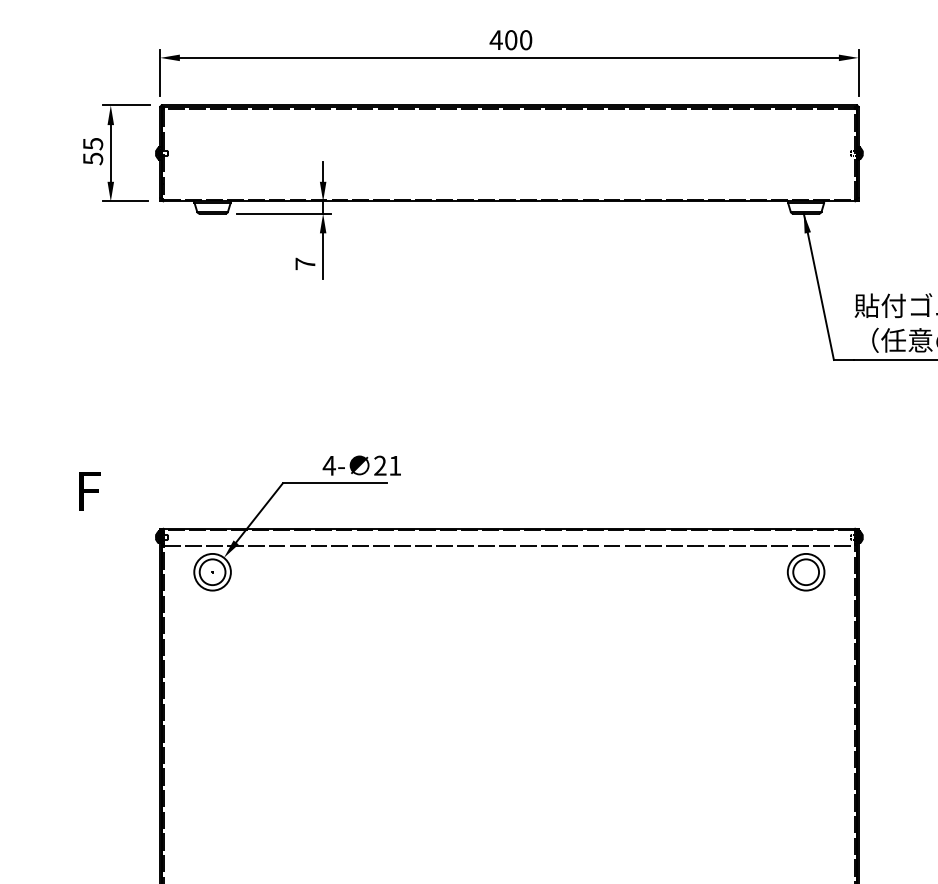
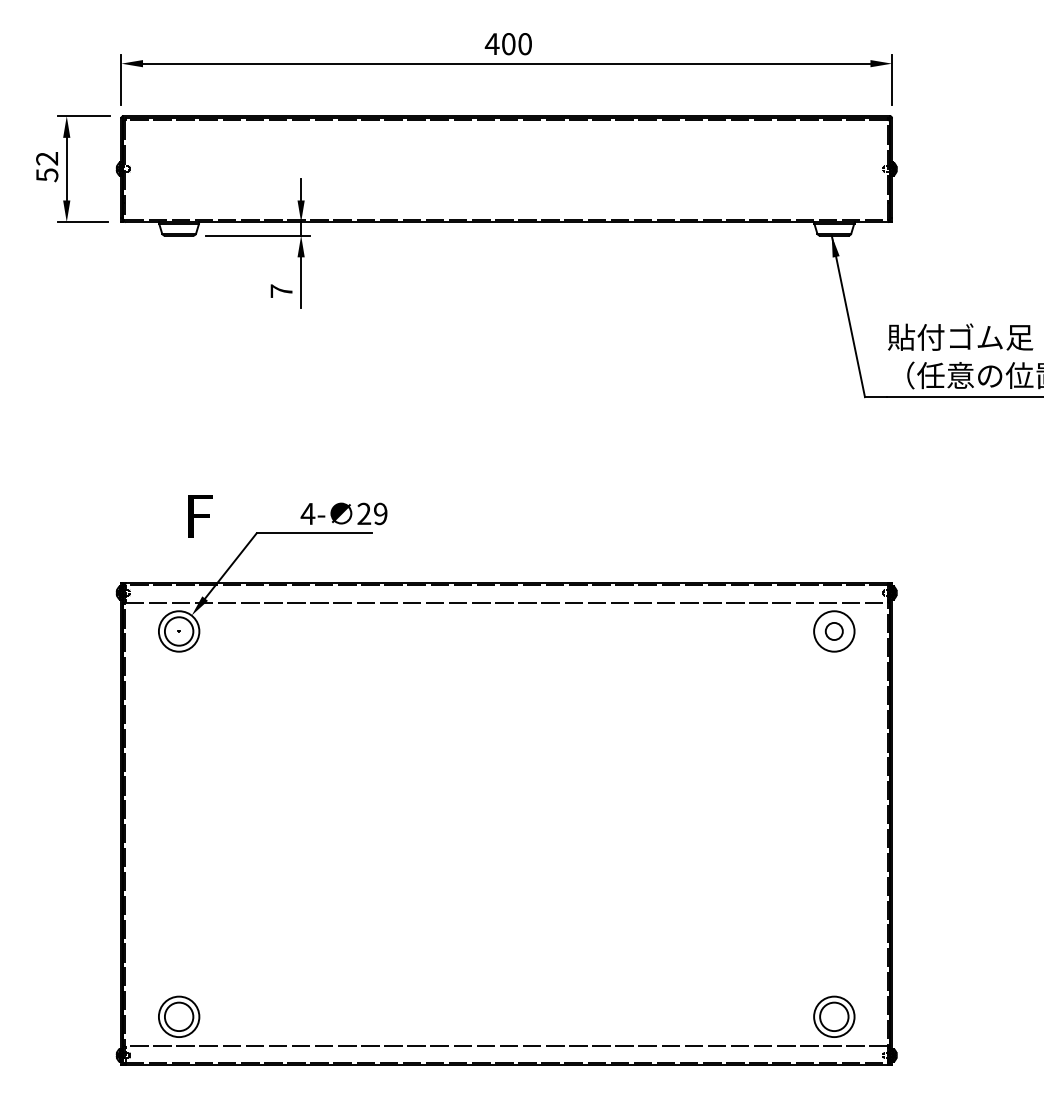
text: (93, 143) -> (47, 158), 55 -> 52
text: (395, 465) -> (380, 513), 21 -> 29
text: (89, 491) -> (200, 516), moved
circle: (806, 572) -> (834, 631), size x0.6

